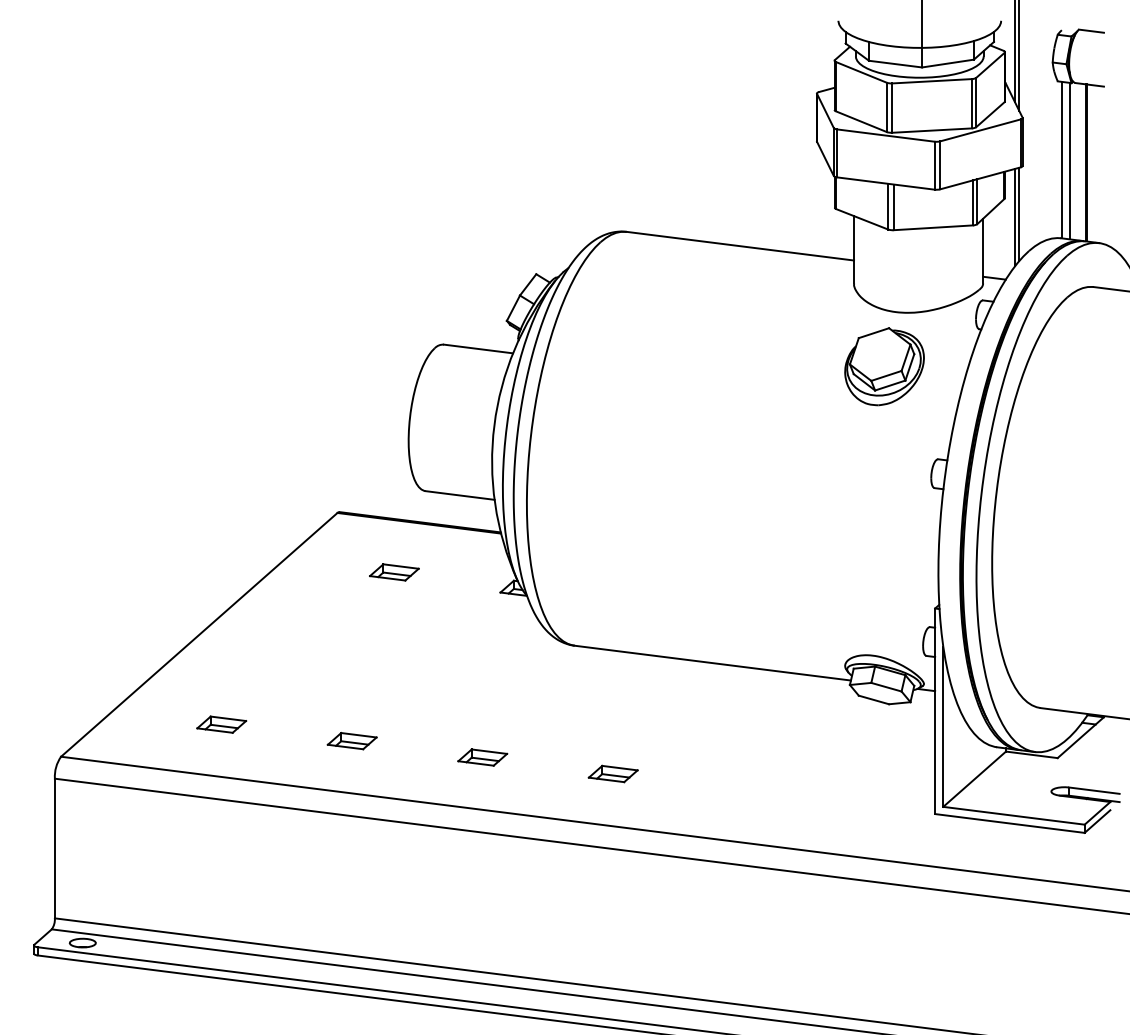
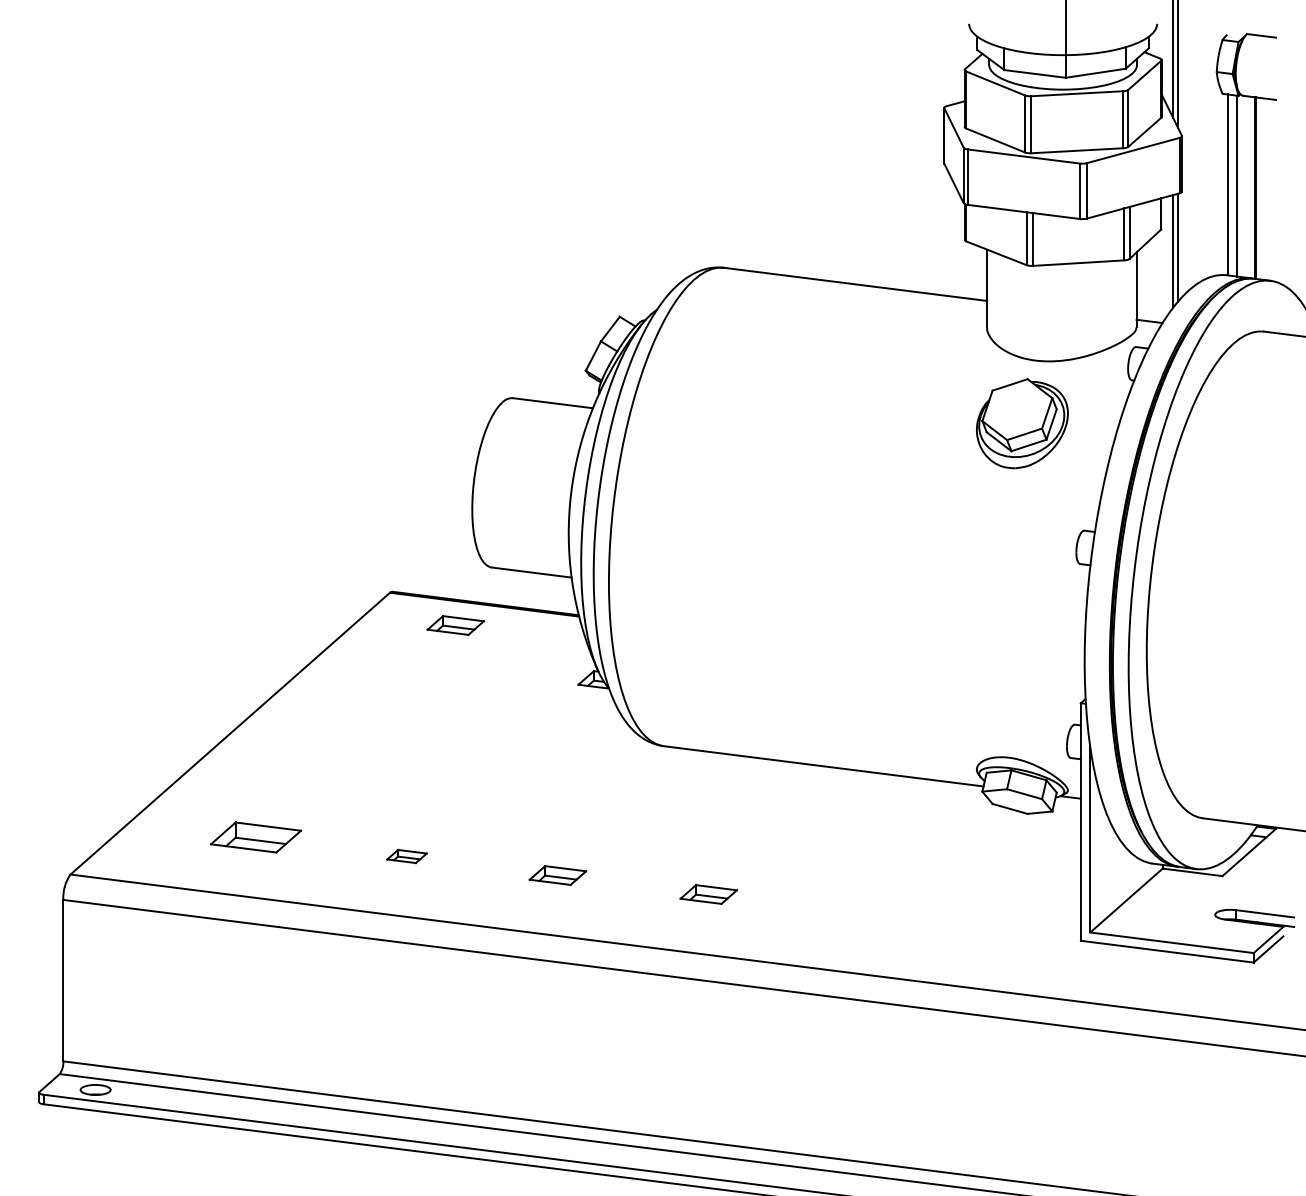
part: (394, 572) -> (455, 625), moved
part: (221, 724) -> (256, 837), size x1.6
part: (351, 741) -> (406, 856), size x0.7

